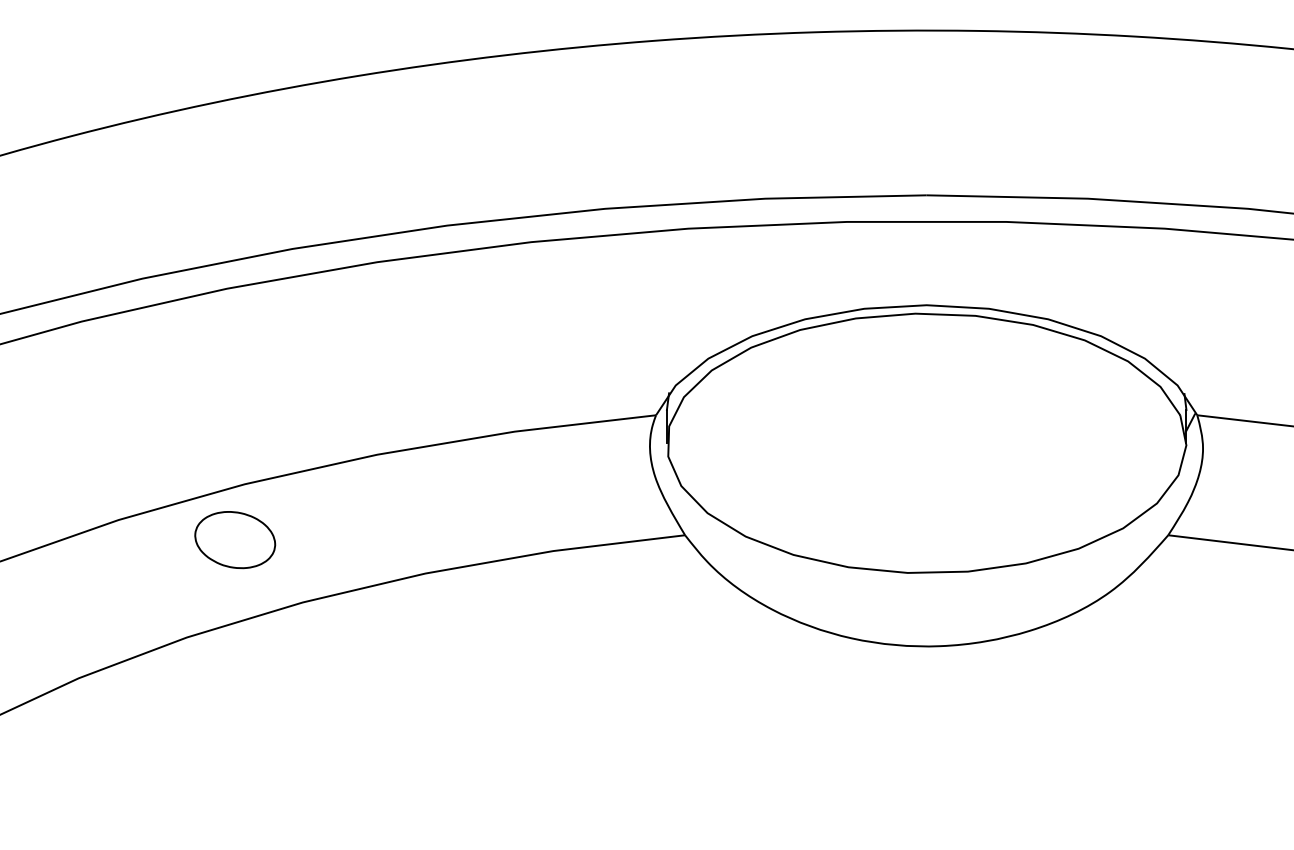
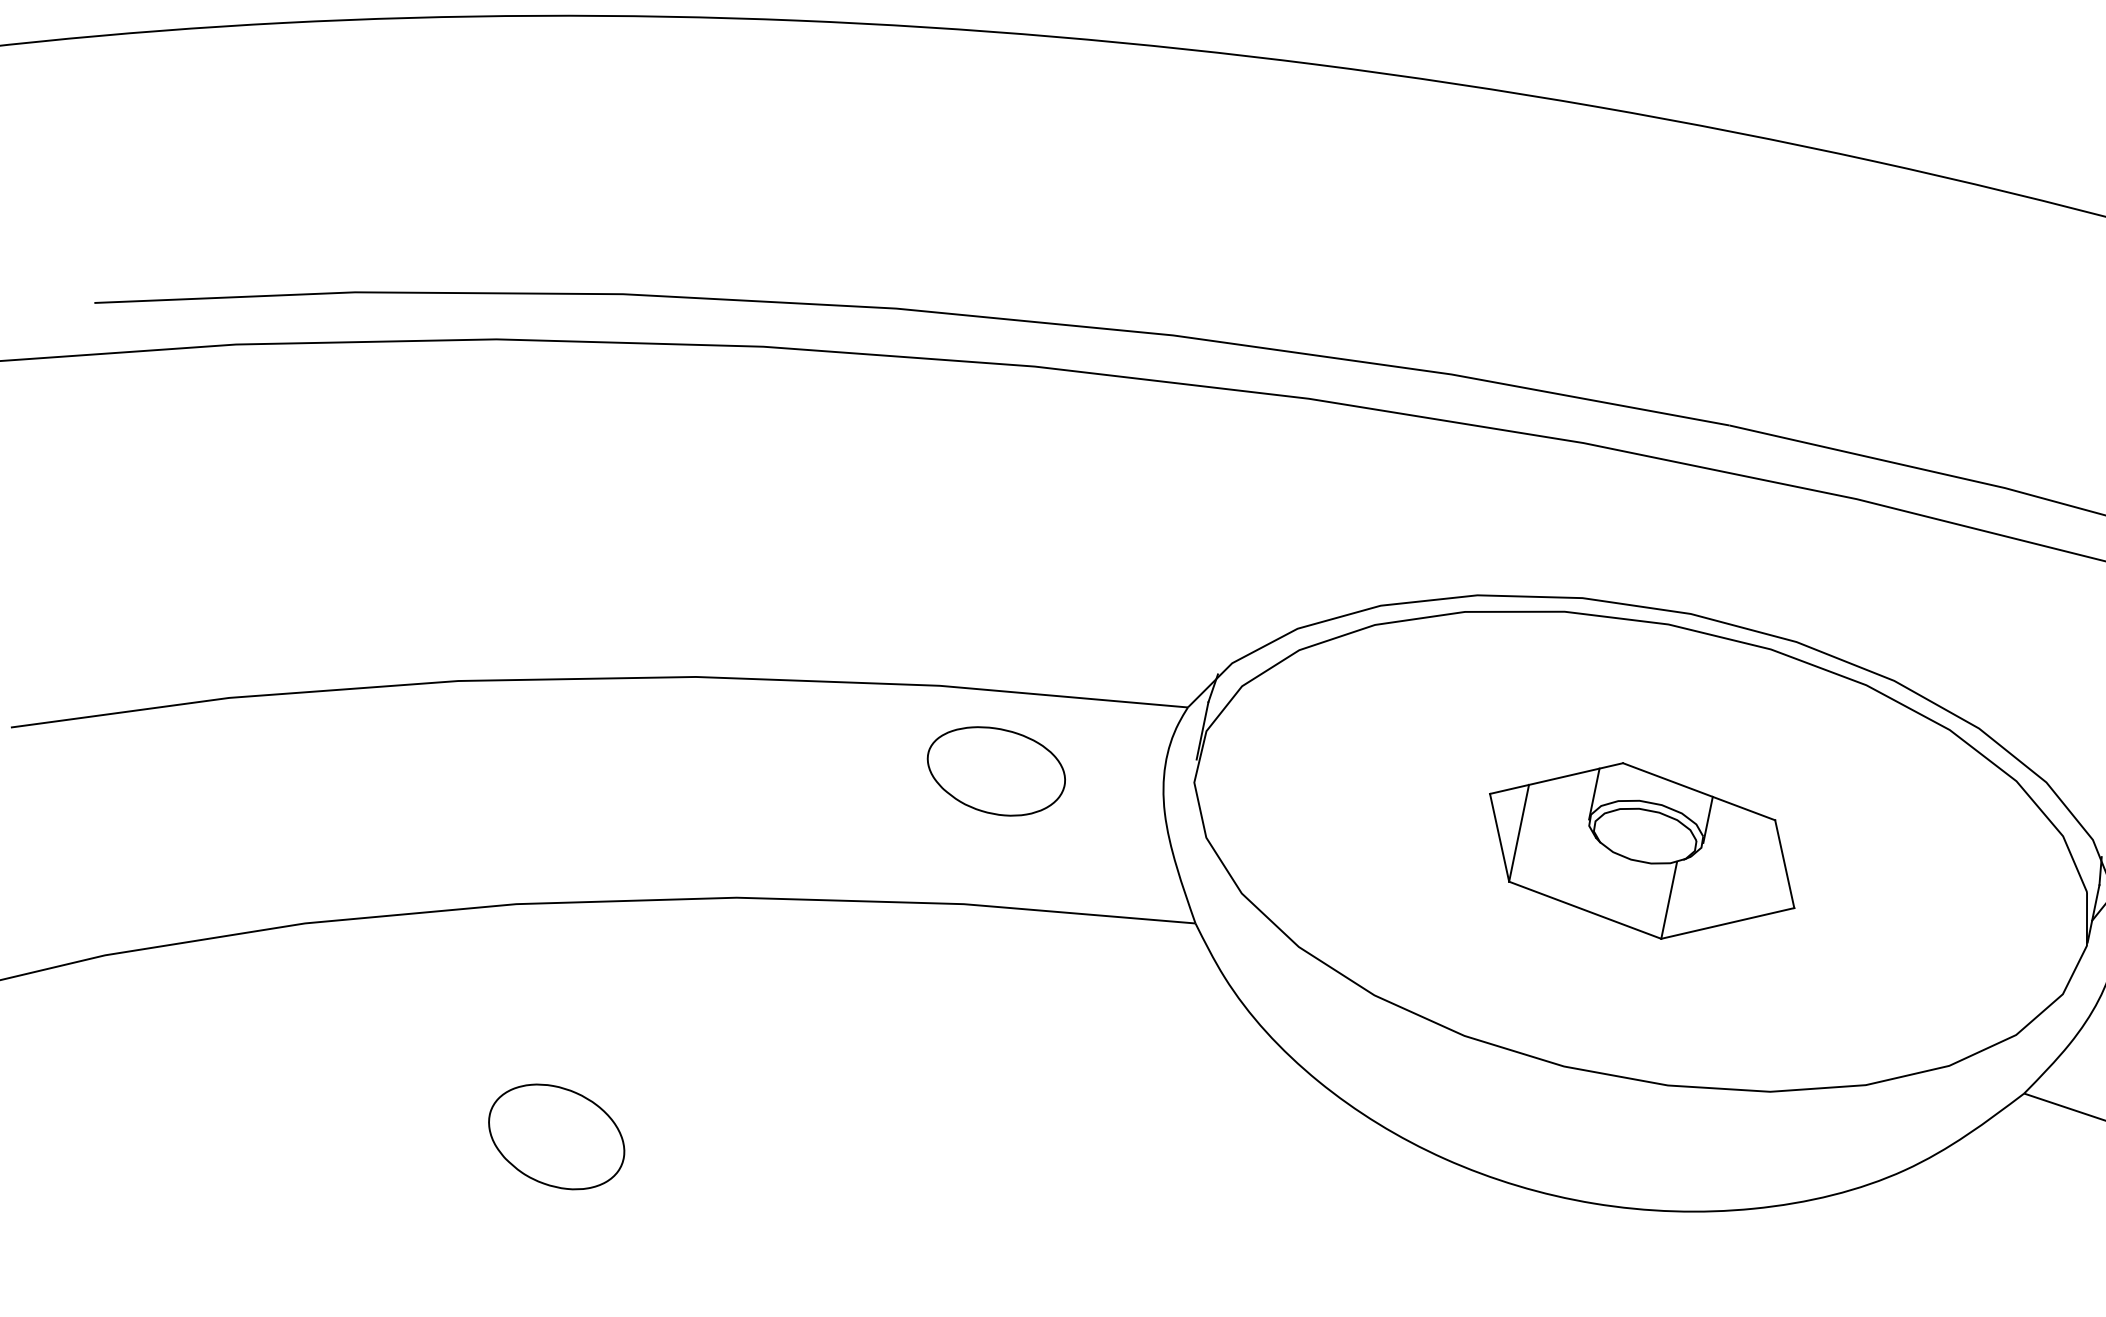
part: (926, 443) -> (1641, 851), added
curve: (560, 450) -> (1011, 734), added
part: (235, 540) -> (557, 1137), moved

